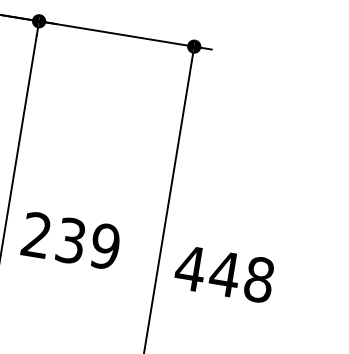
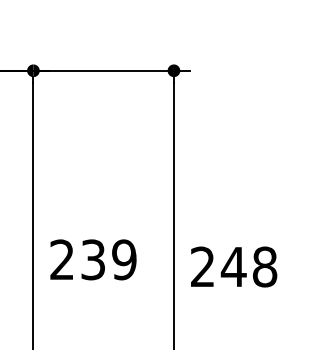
text: (190, 267) -> (202, 266), 448 -> 248

